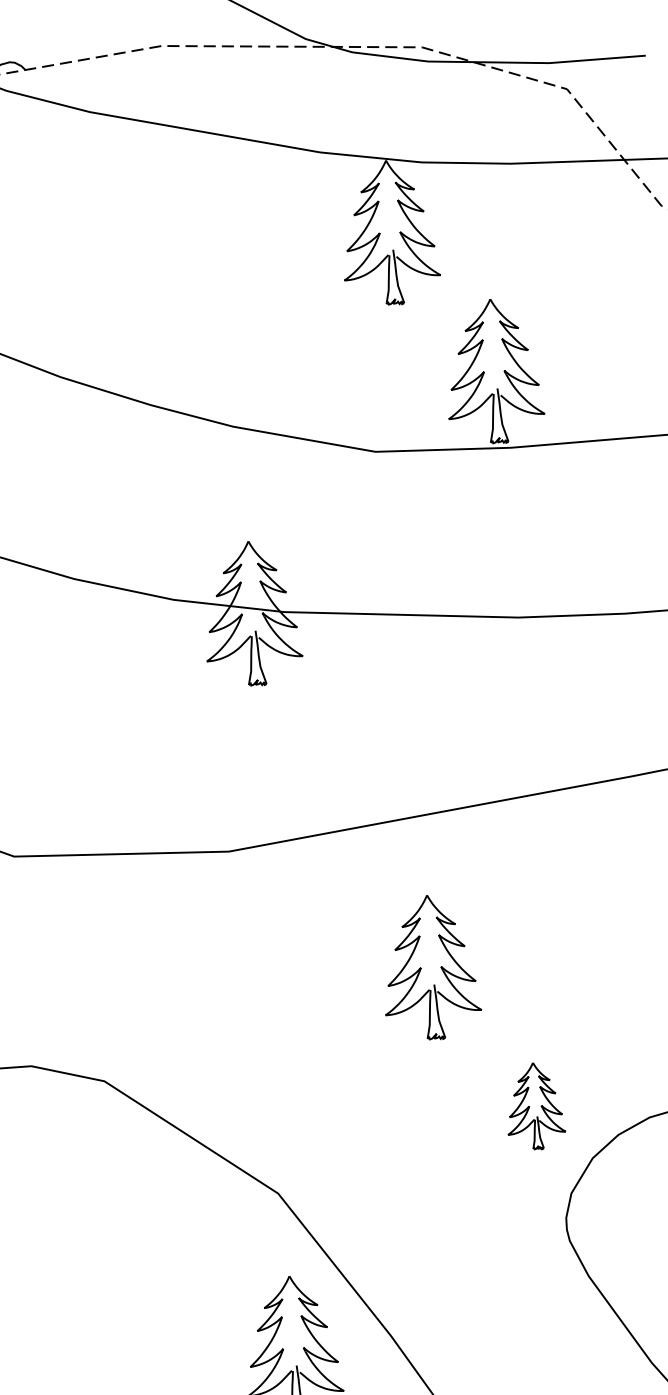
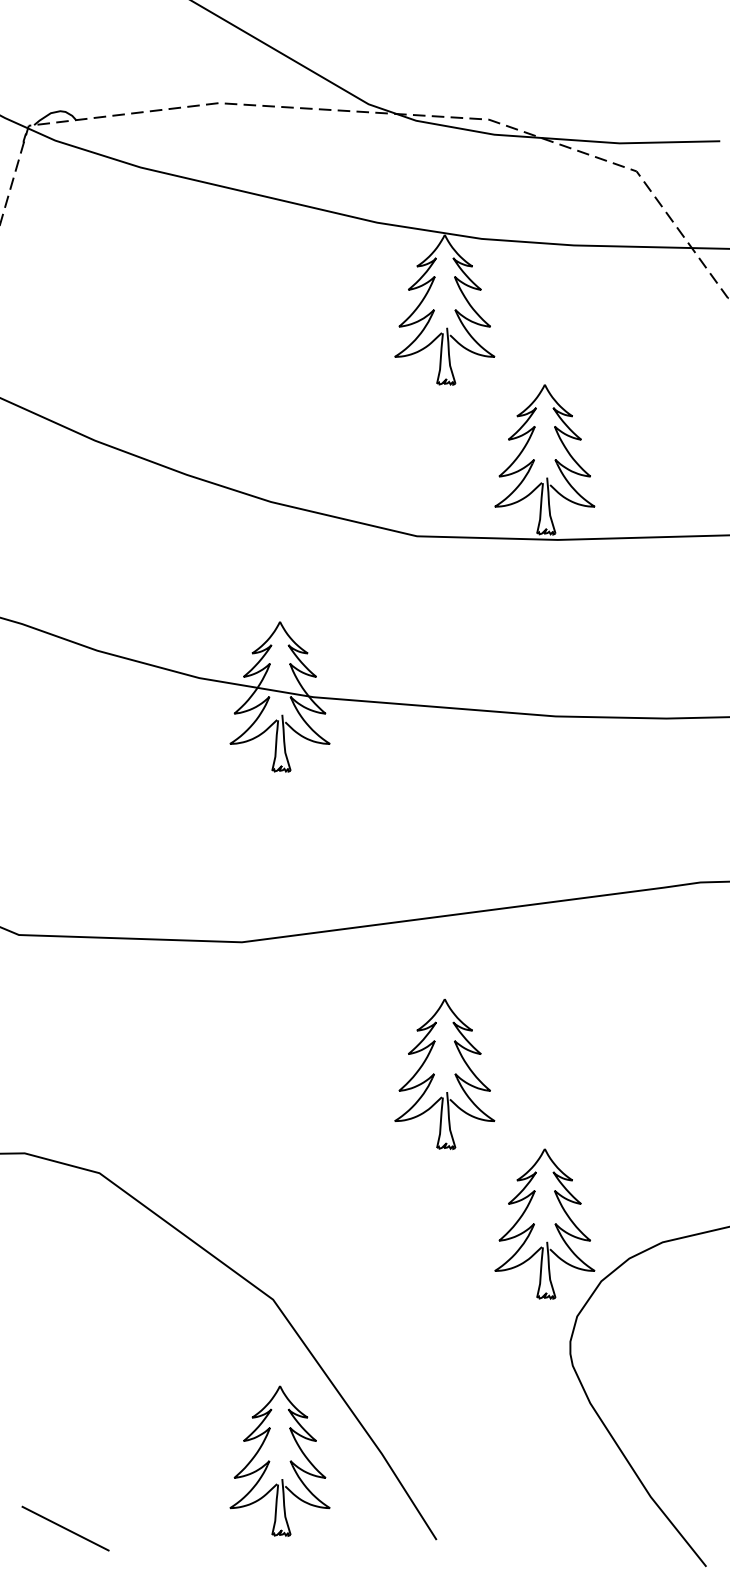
part: (535, 1105) -> (544, 1223), size x1.67

